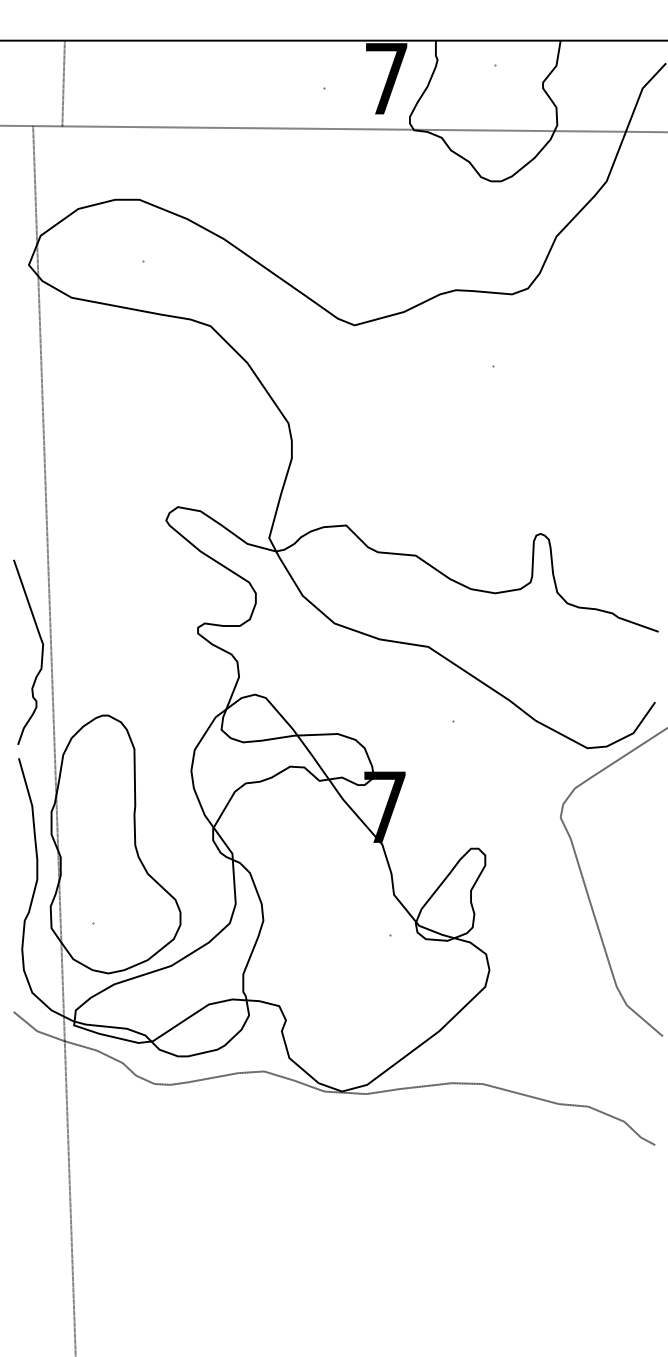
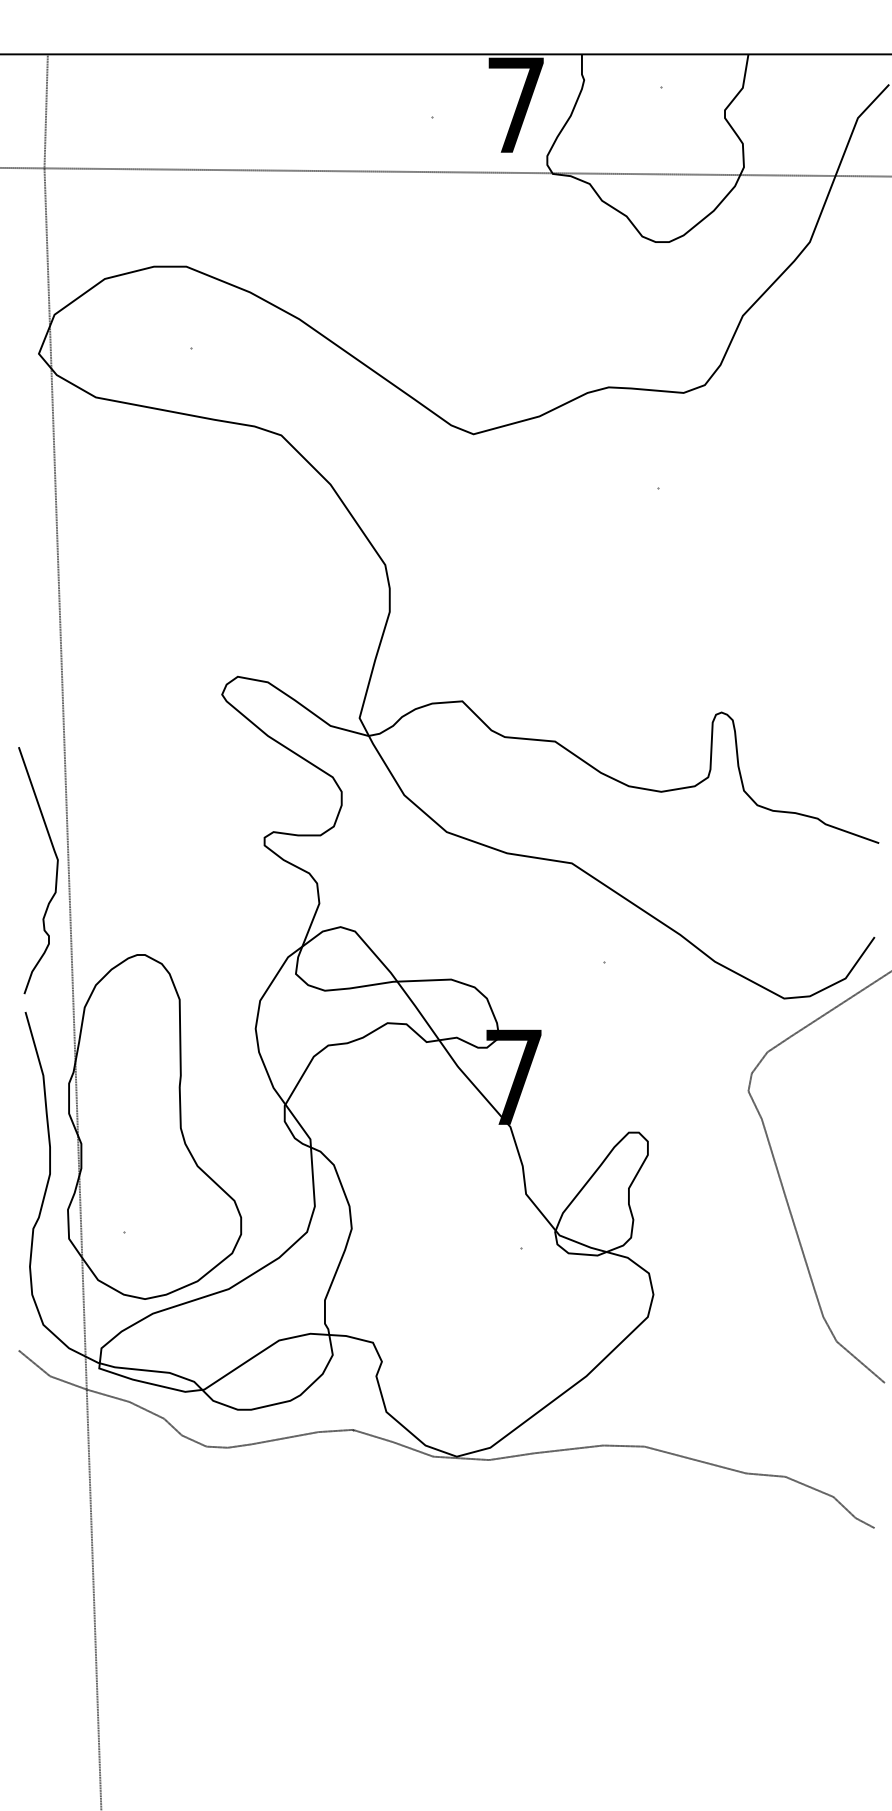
line: (63, 84) -> (45, 111), moved

